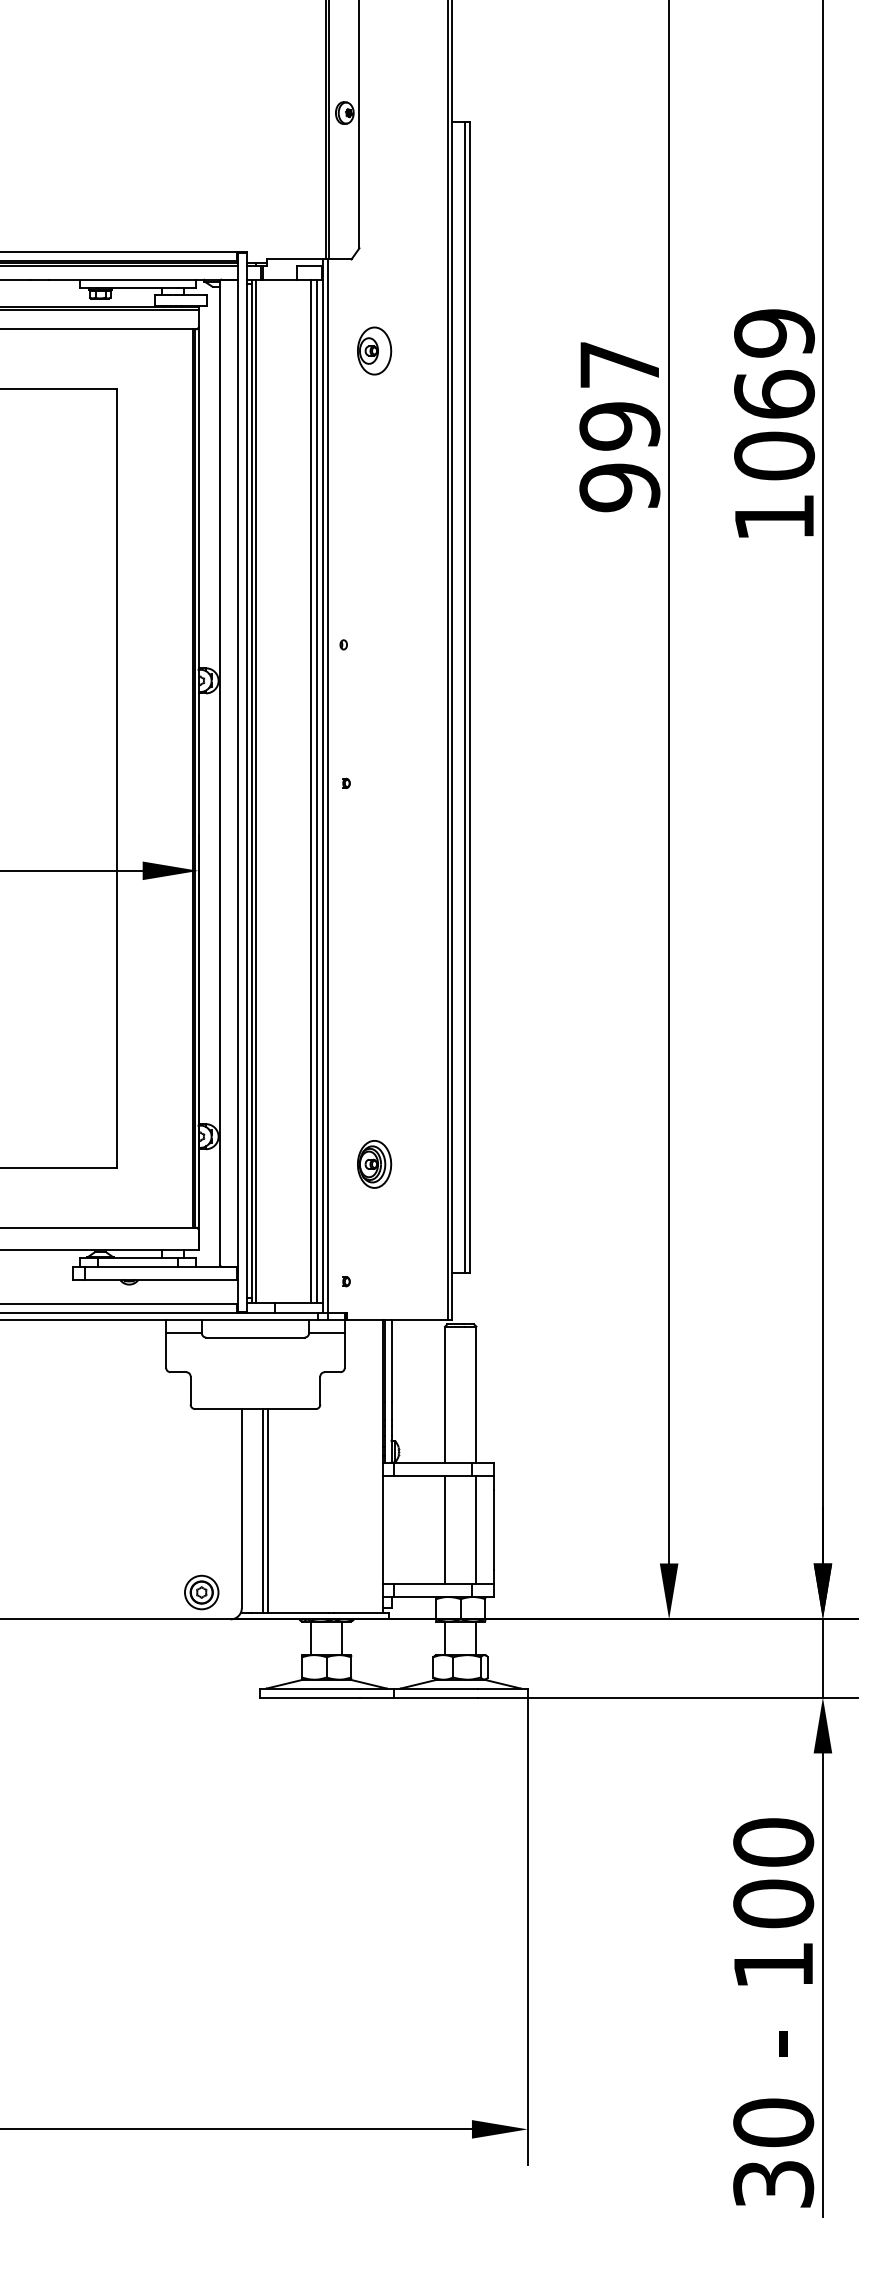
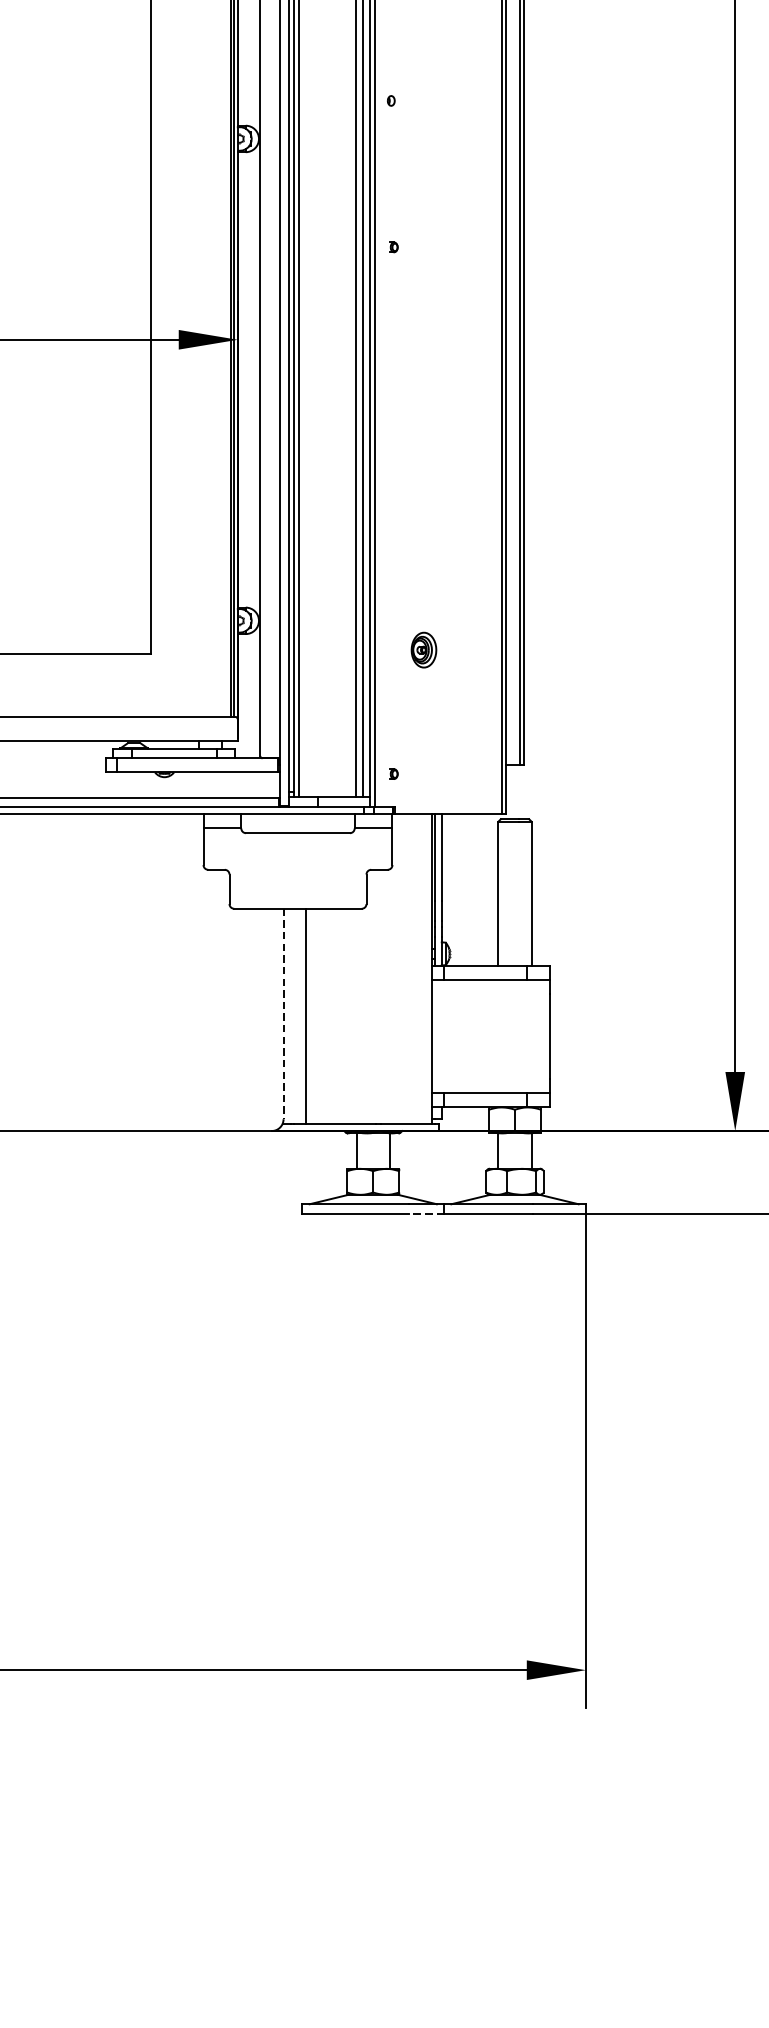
part: (374, 1164) -> (423, 650), size x0.7
line: (241, 1508) -> (283, 1013), solid -> dashed
line: (267, 1510) -> (310, 1015), removed
line: (445, 1529) -> (498, 1036), removed
line: (476, 1529) -> (531, 1036), removed
part: (201, 1592) -> (240, 1102), removed
line: (376, 1697) -> (425, 1213), solid -> dashed

